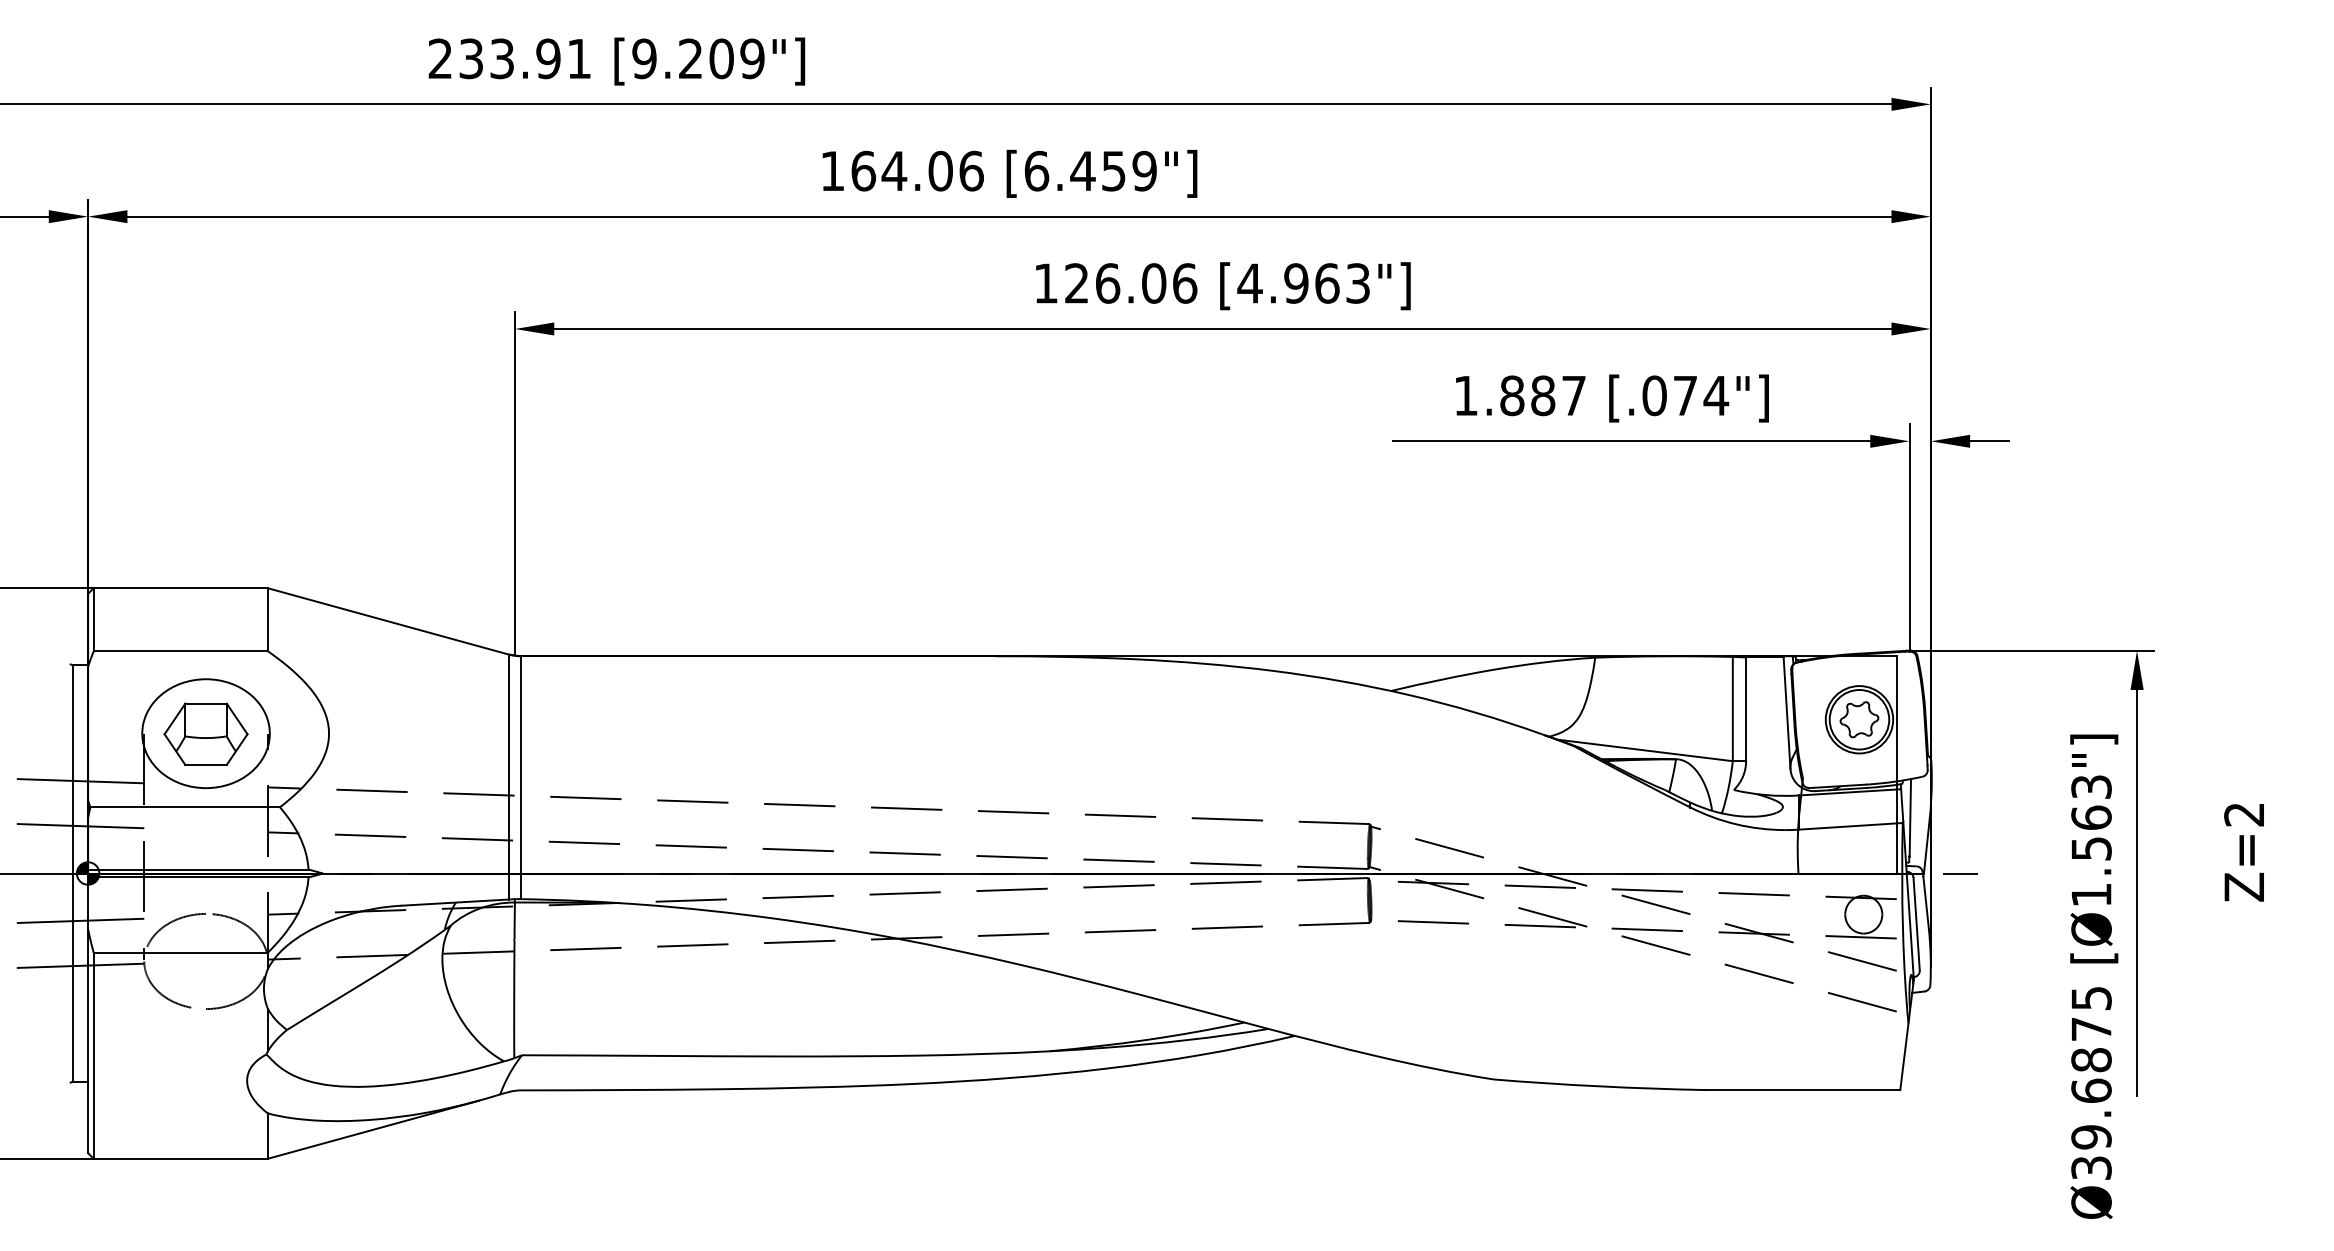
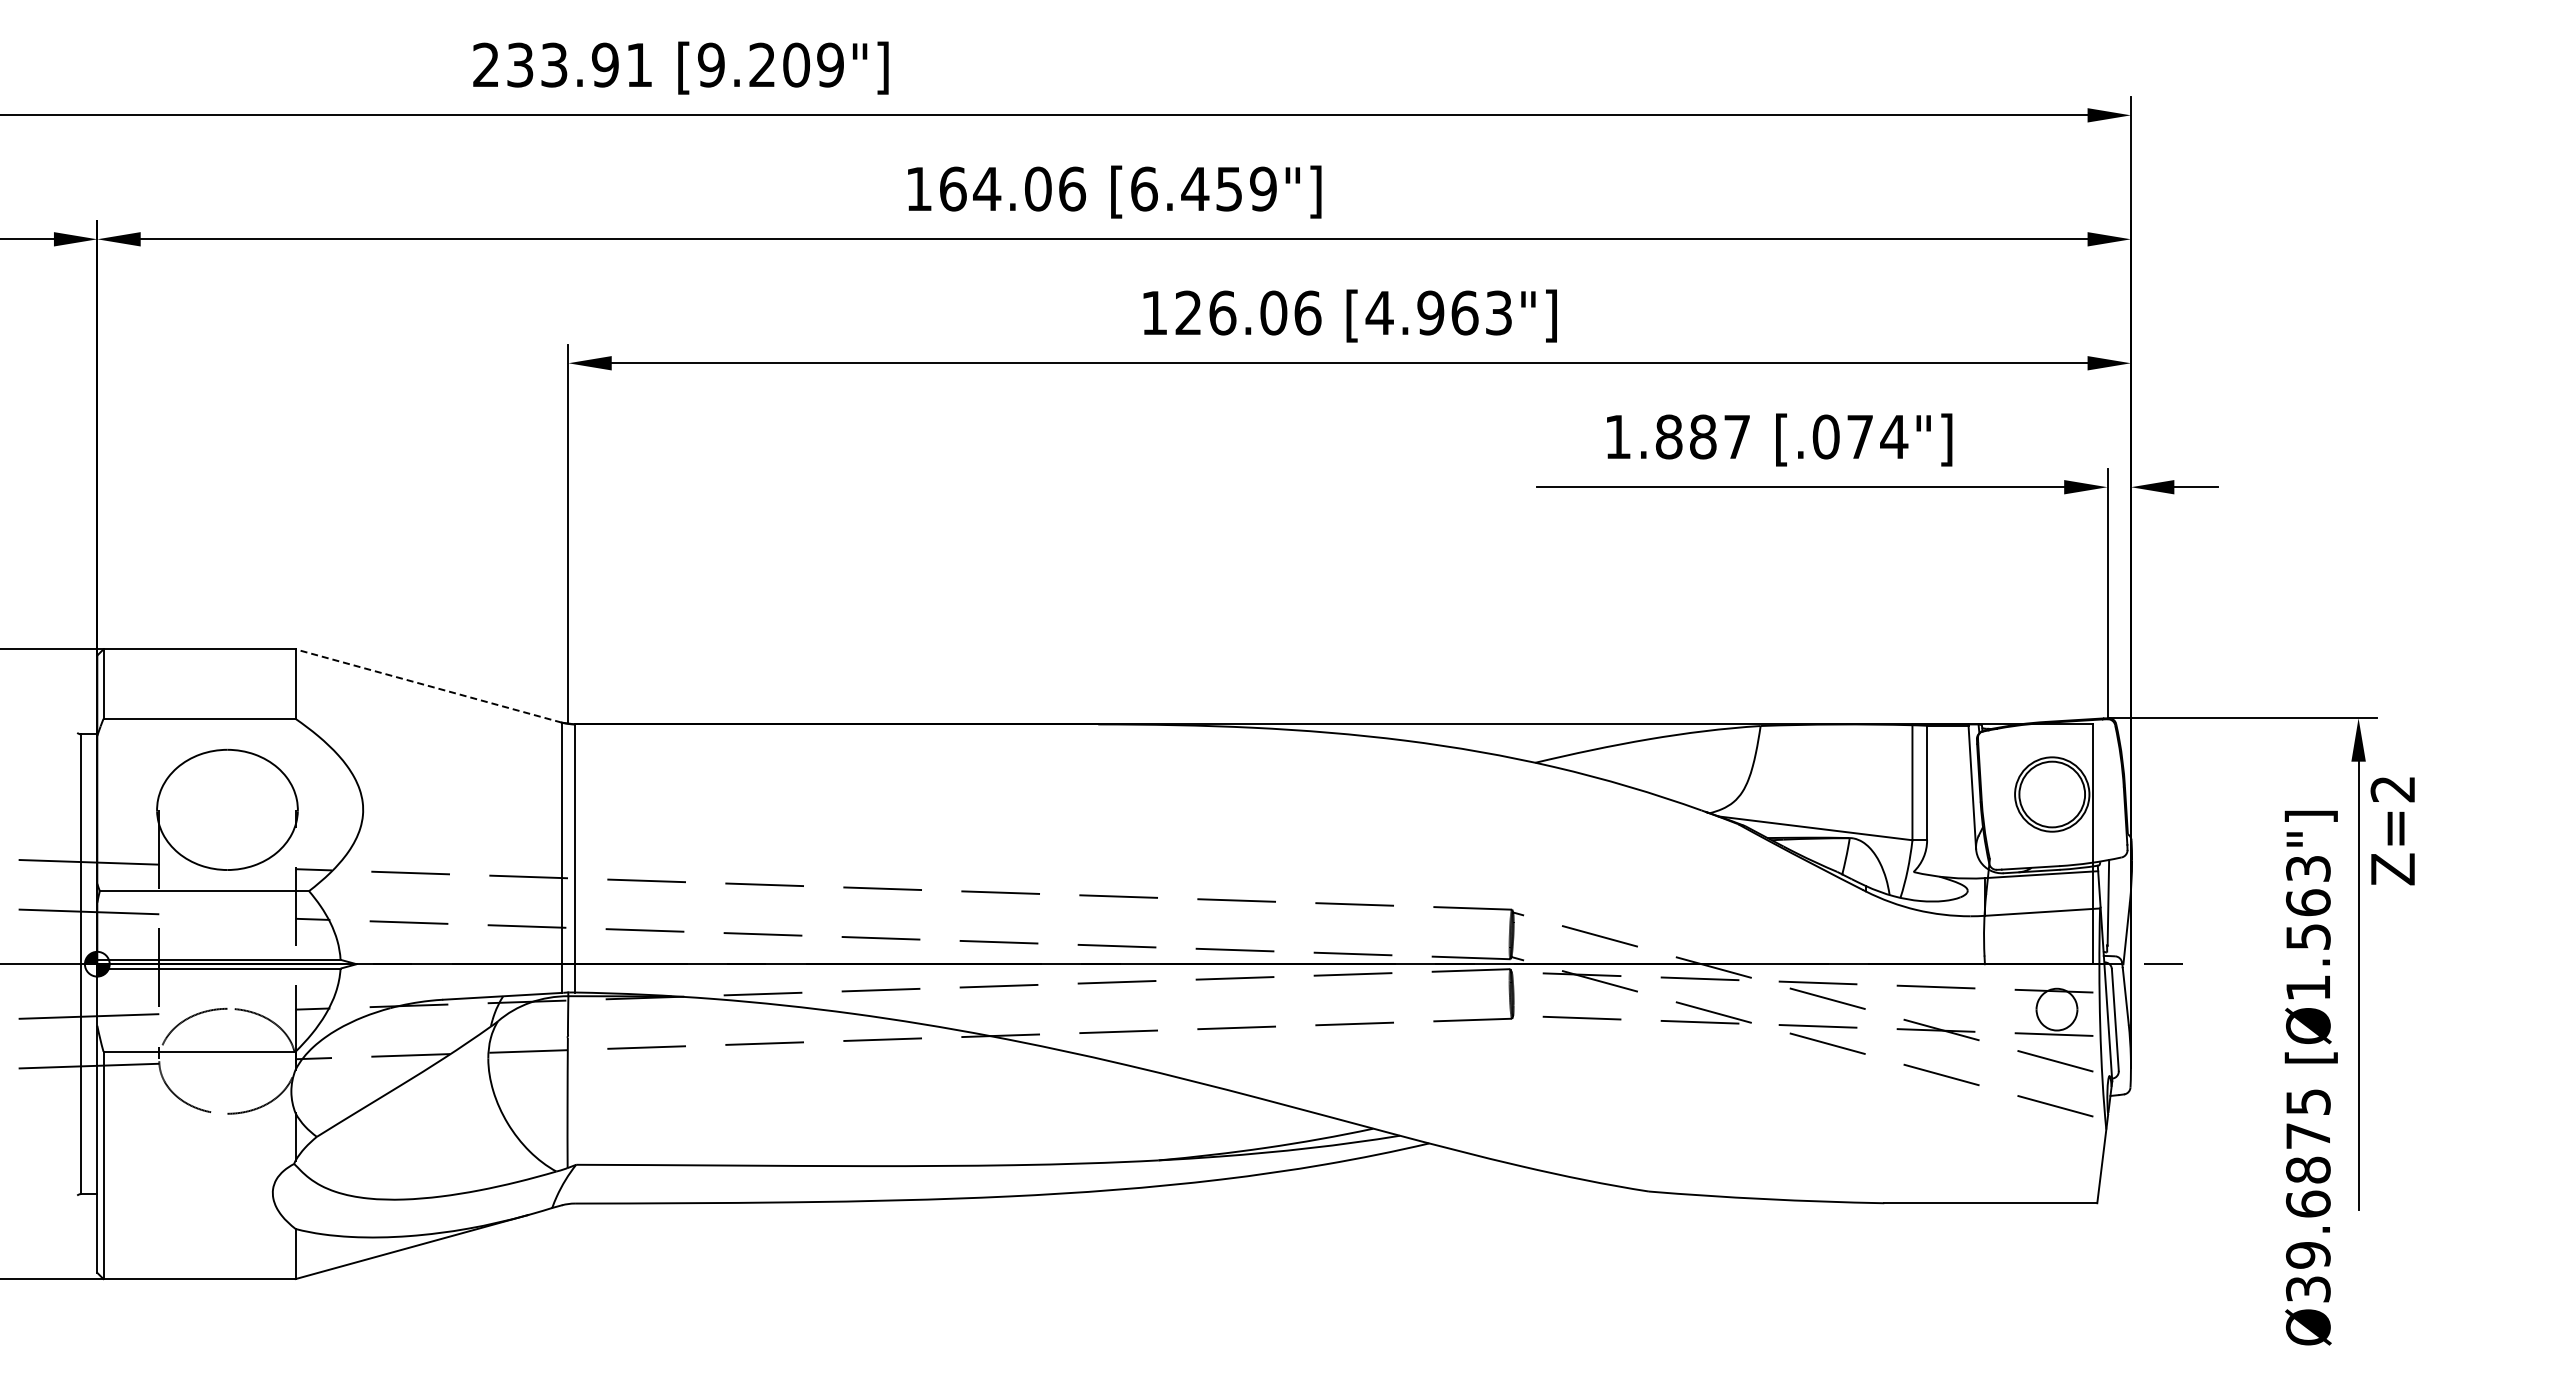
line: (388, 620) -> (428, 685), solid -> dashed
part: (1858, 719) -> (2051, 794), removed
part: (206, 734) -> (227, 810), removed
text: (2243, 852) -> (2392, 831), moved

